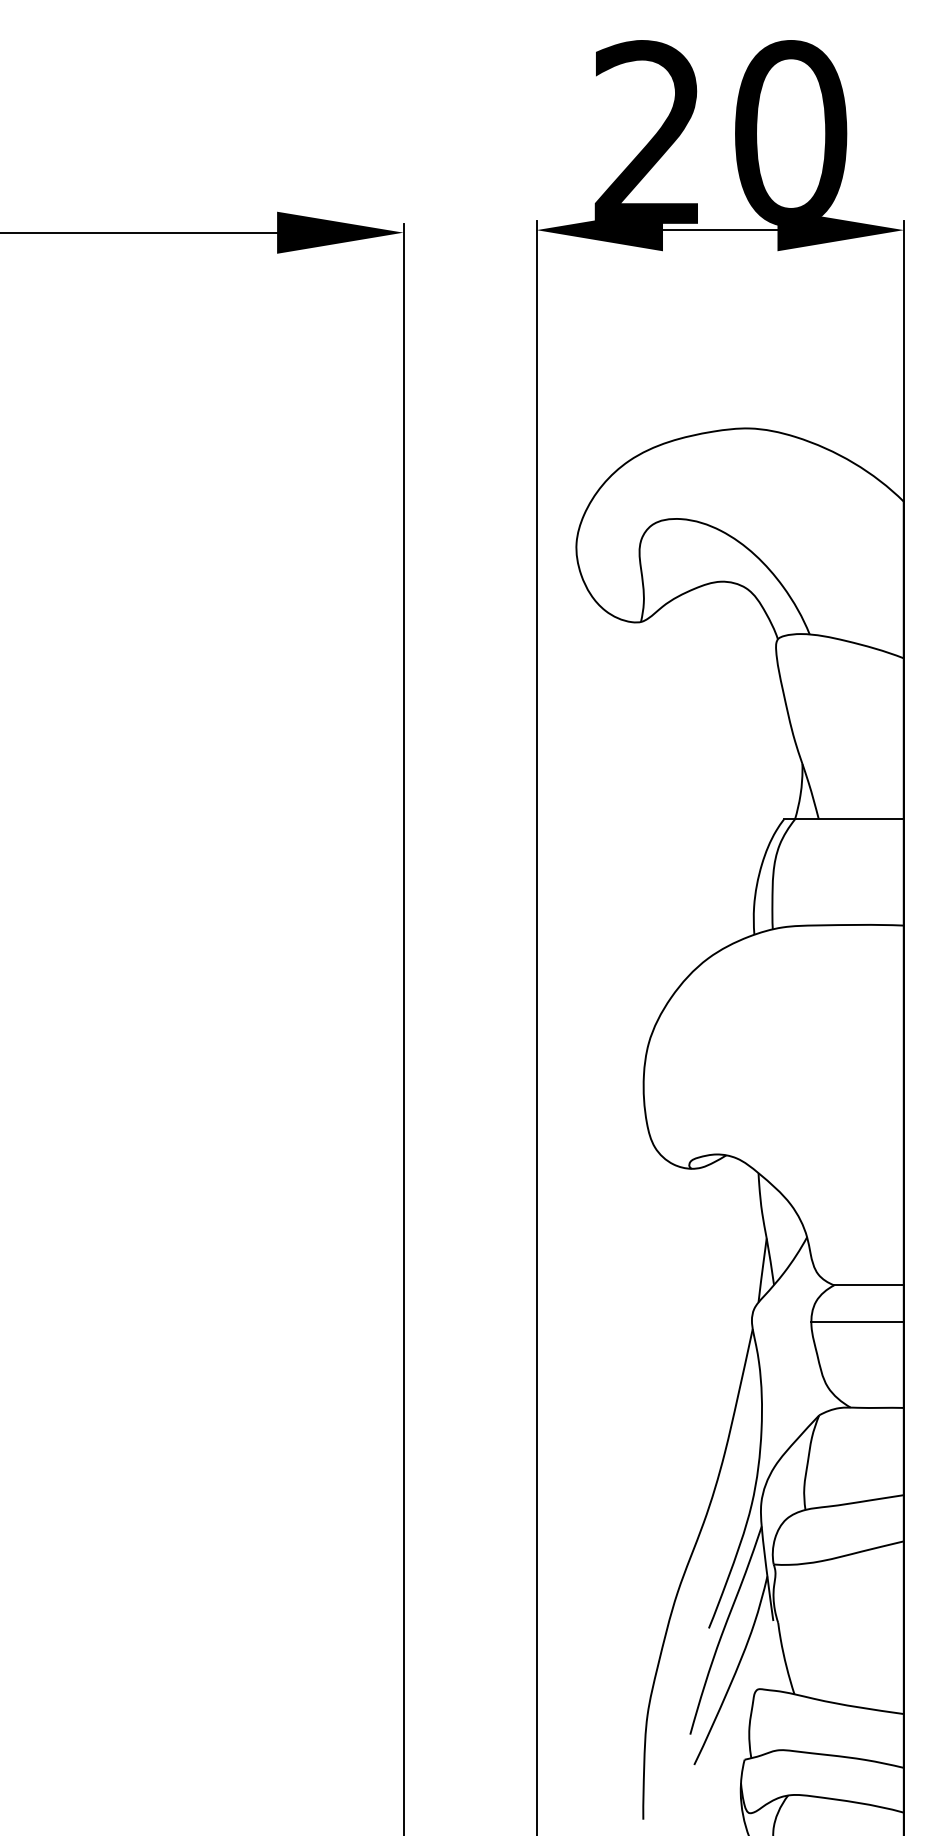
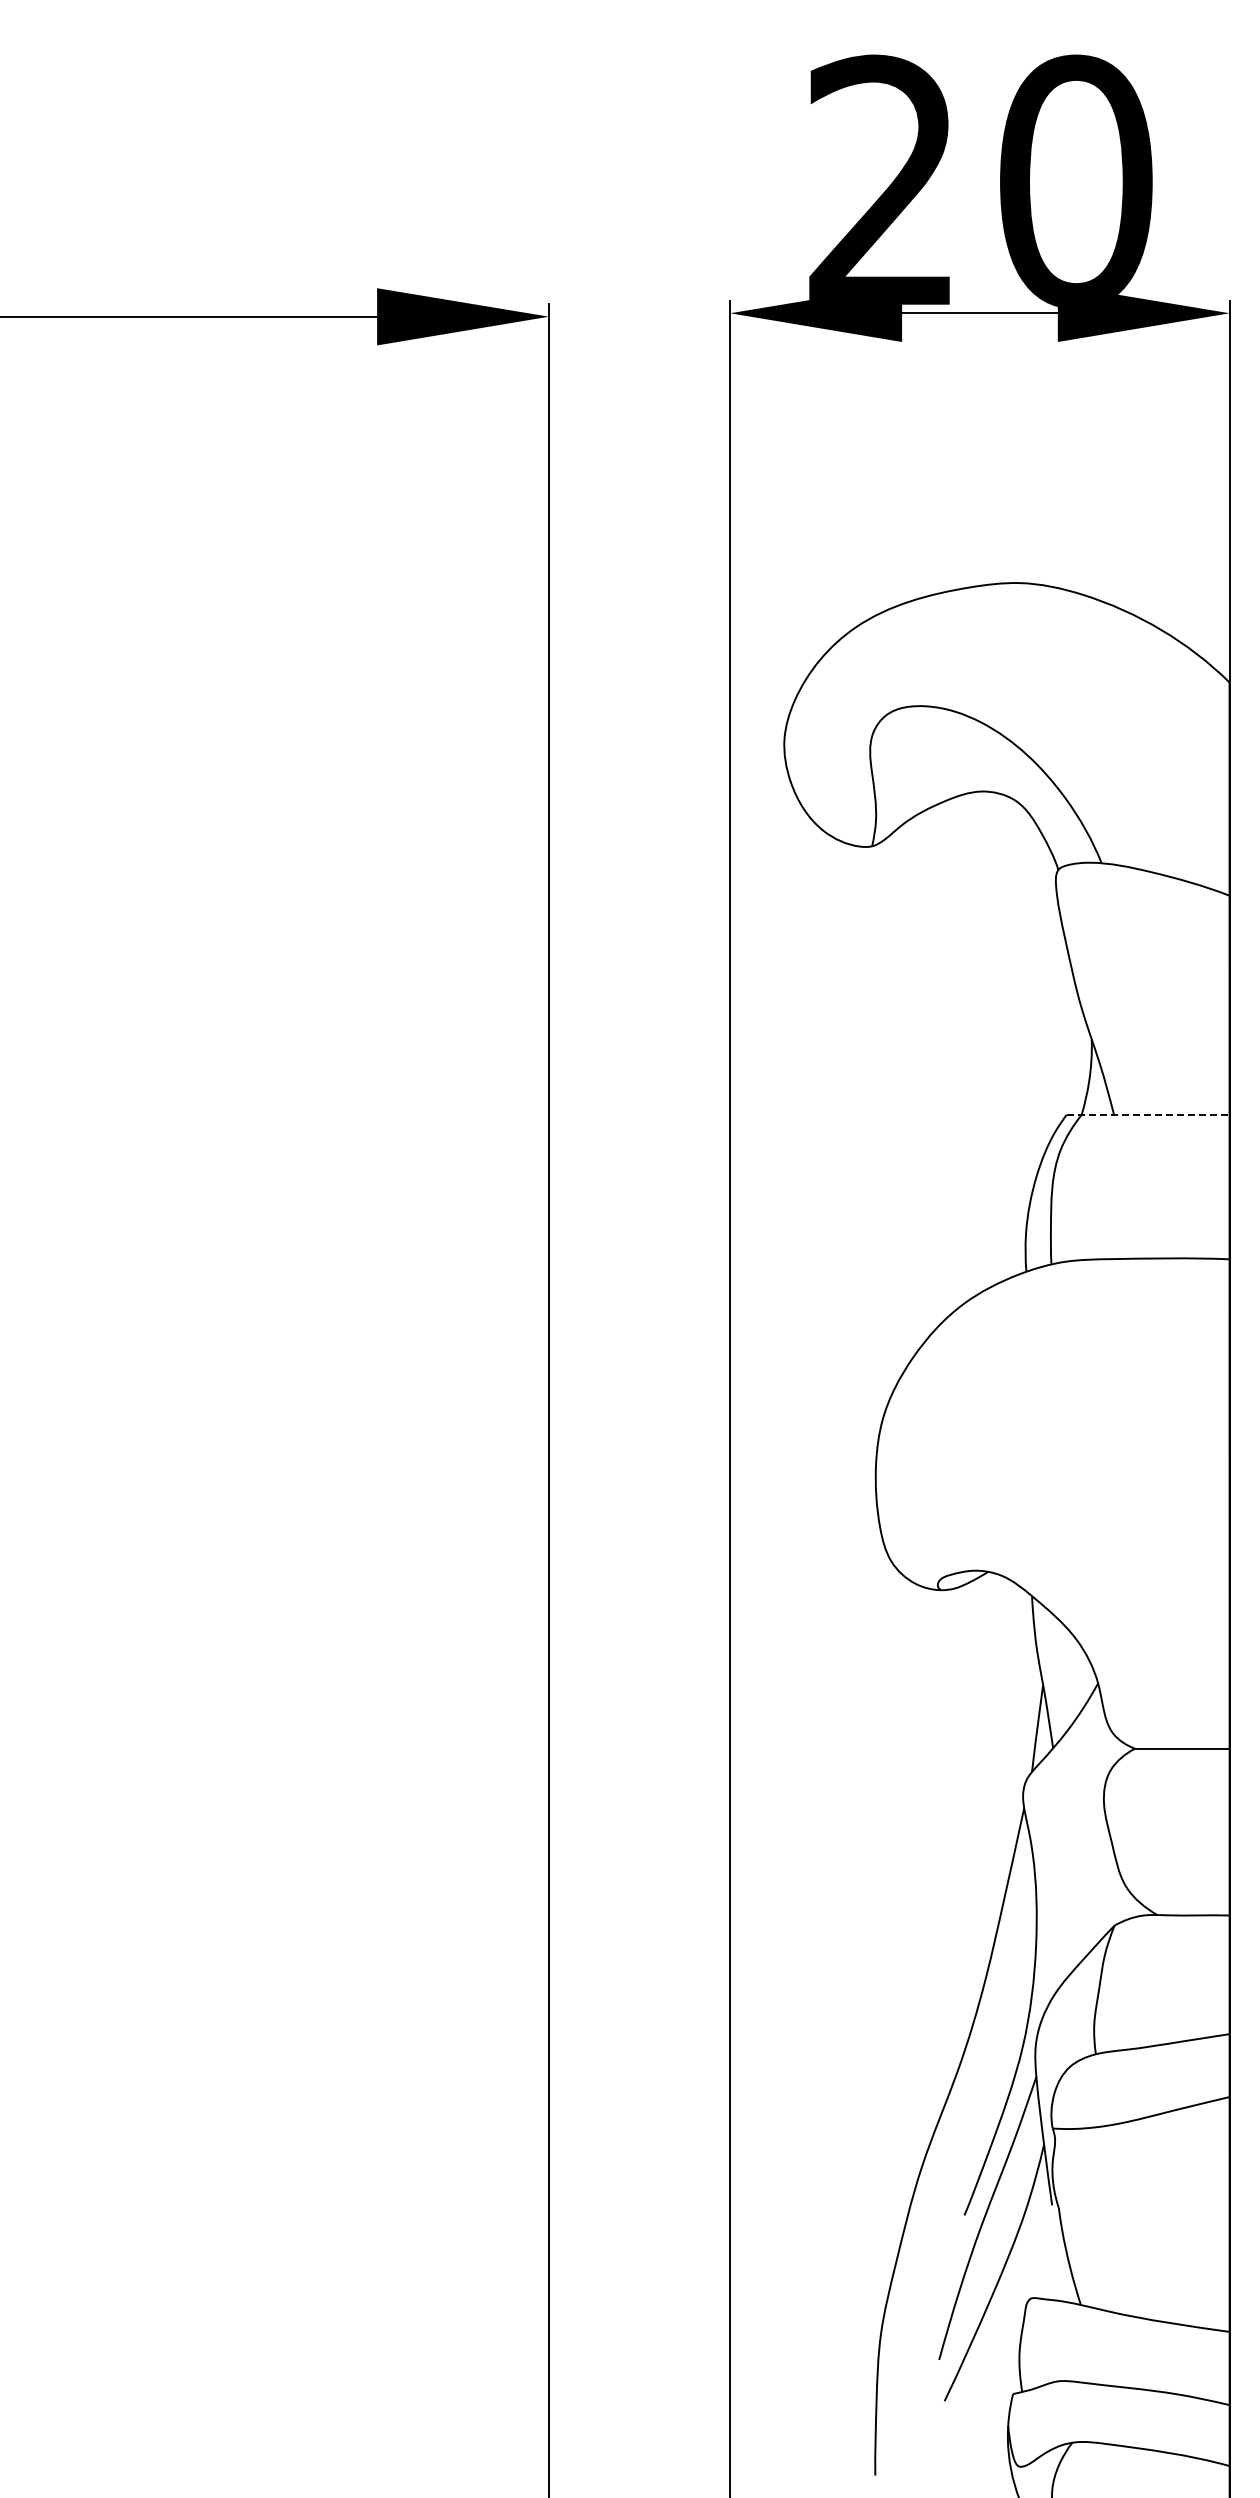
line: (844, 819) -> (1148, 1114), solid -> dashed
line: (857, 1321) -> (1166, 1798), removed

